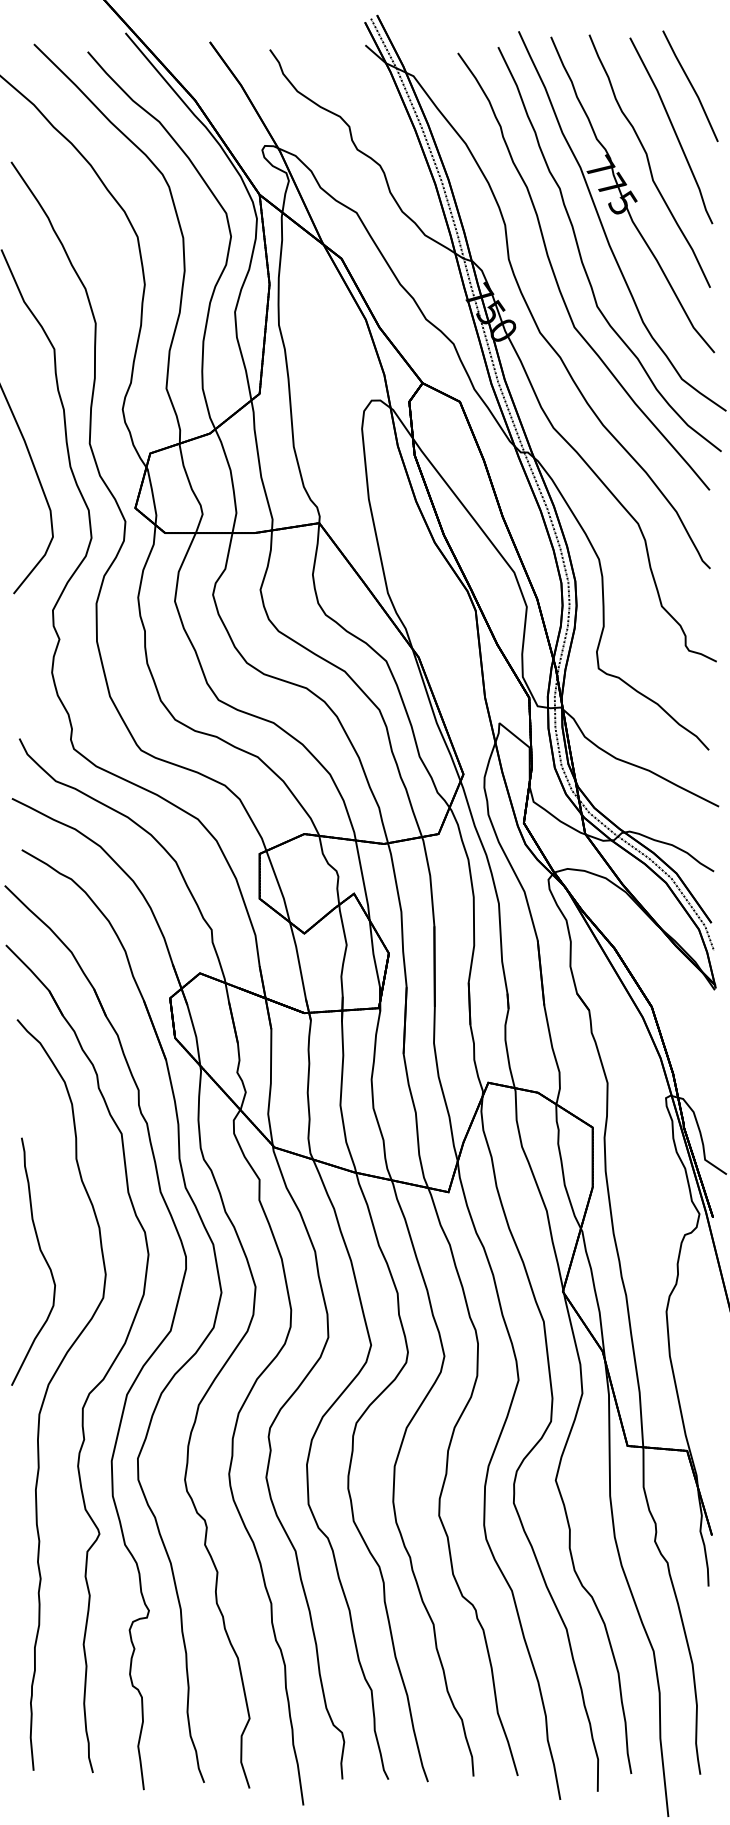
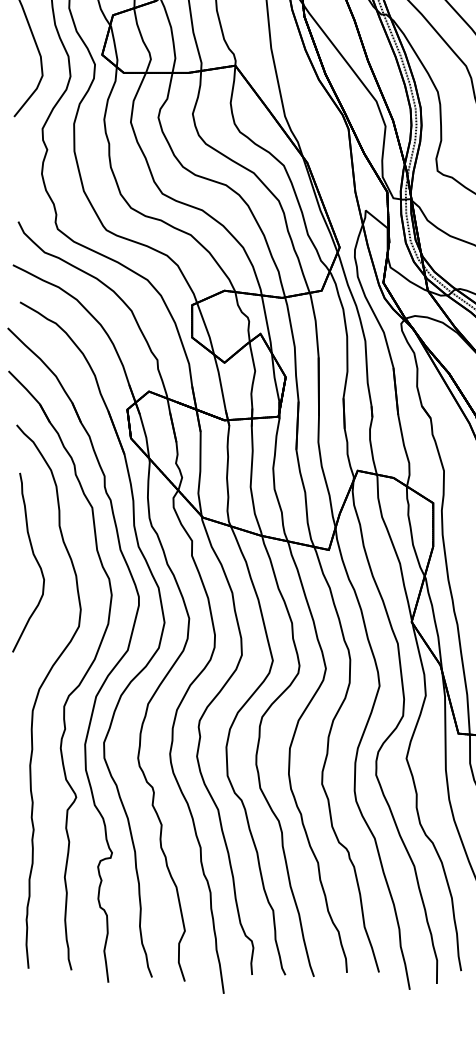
part: (42, 1256) -> (35, 558), moved

